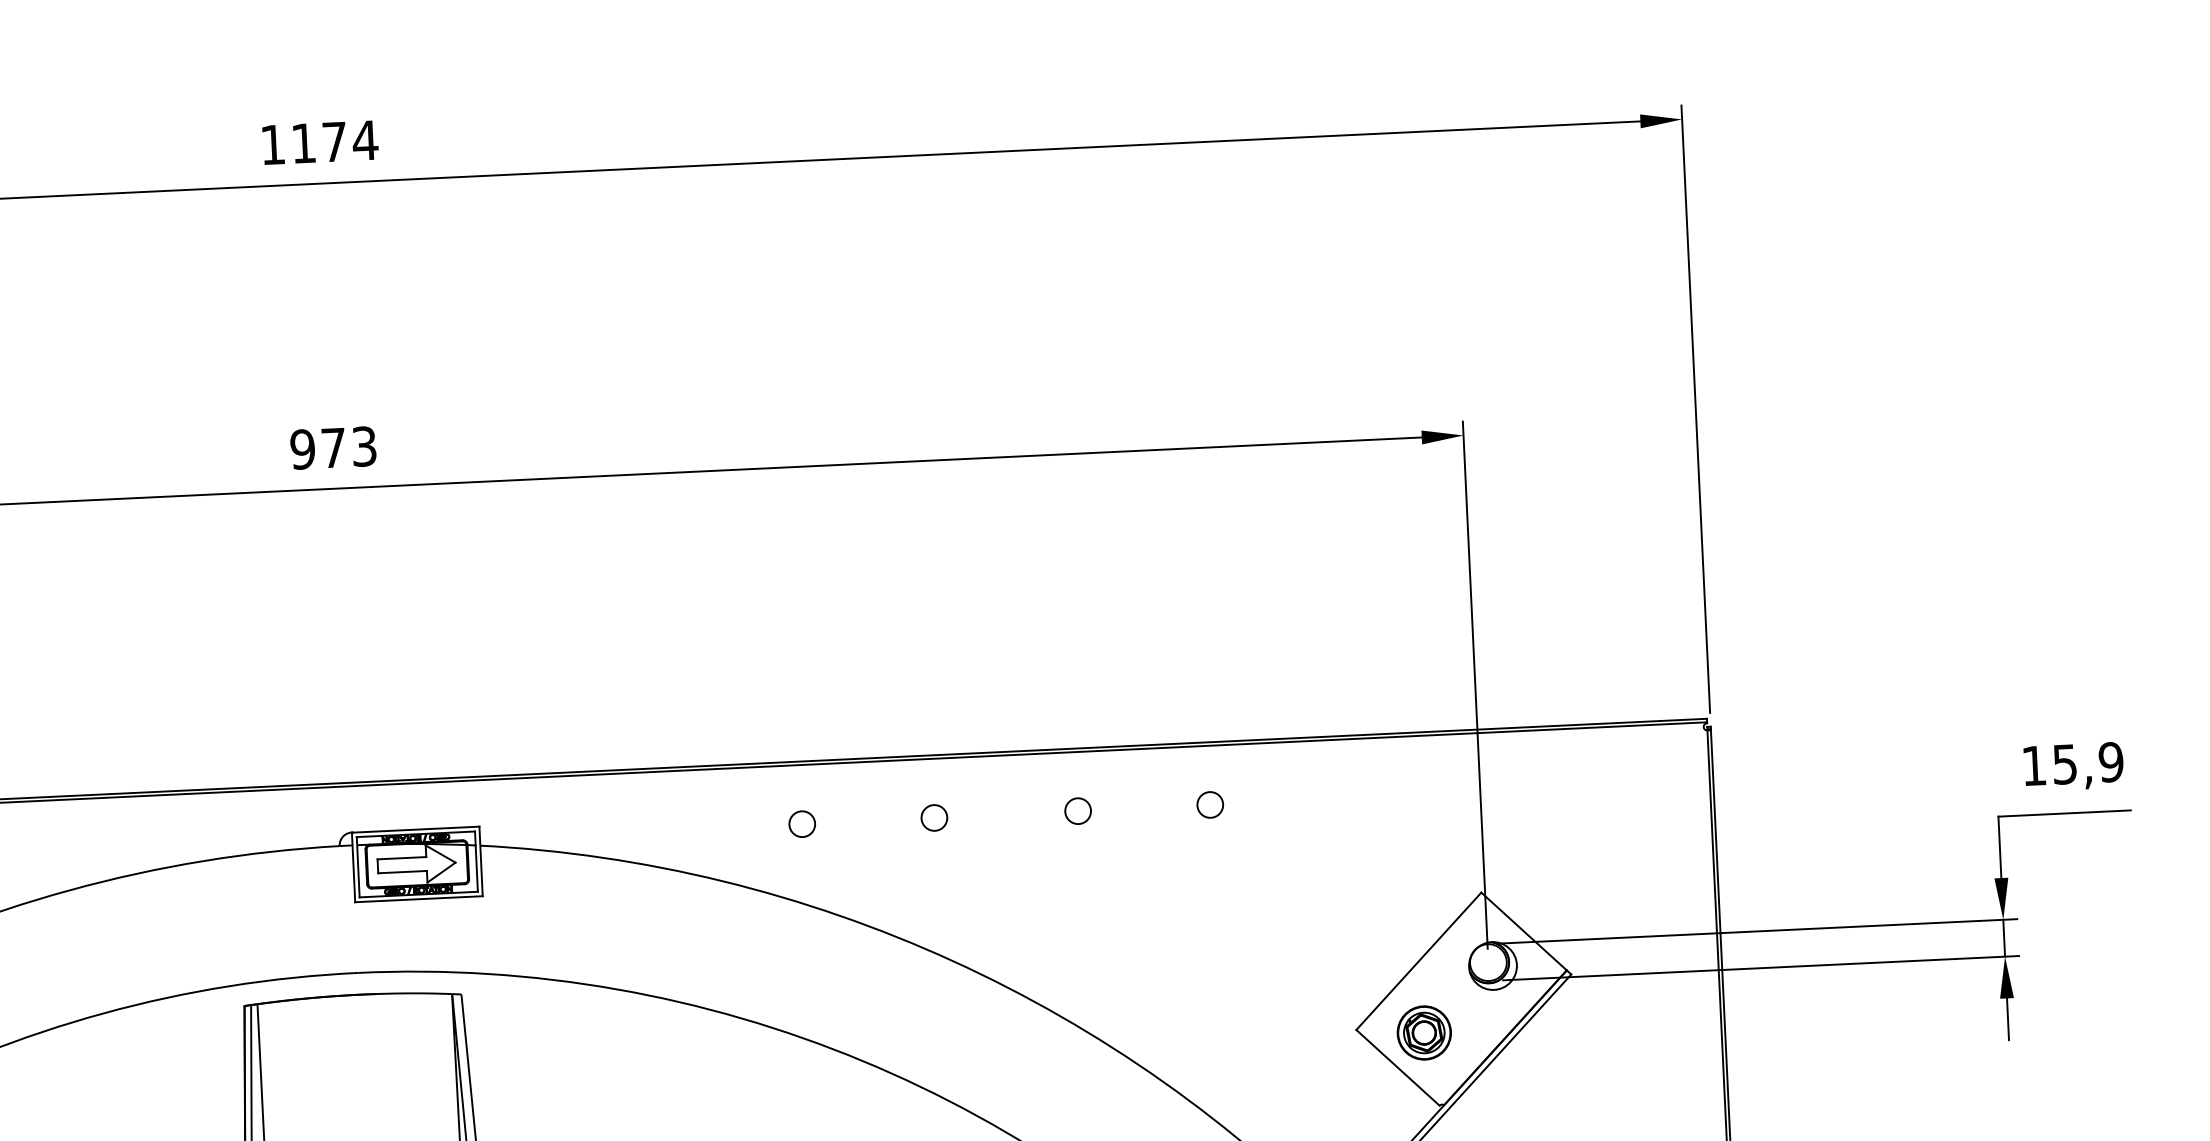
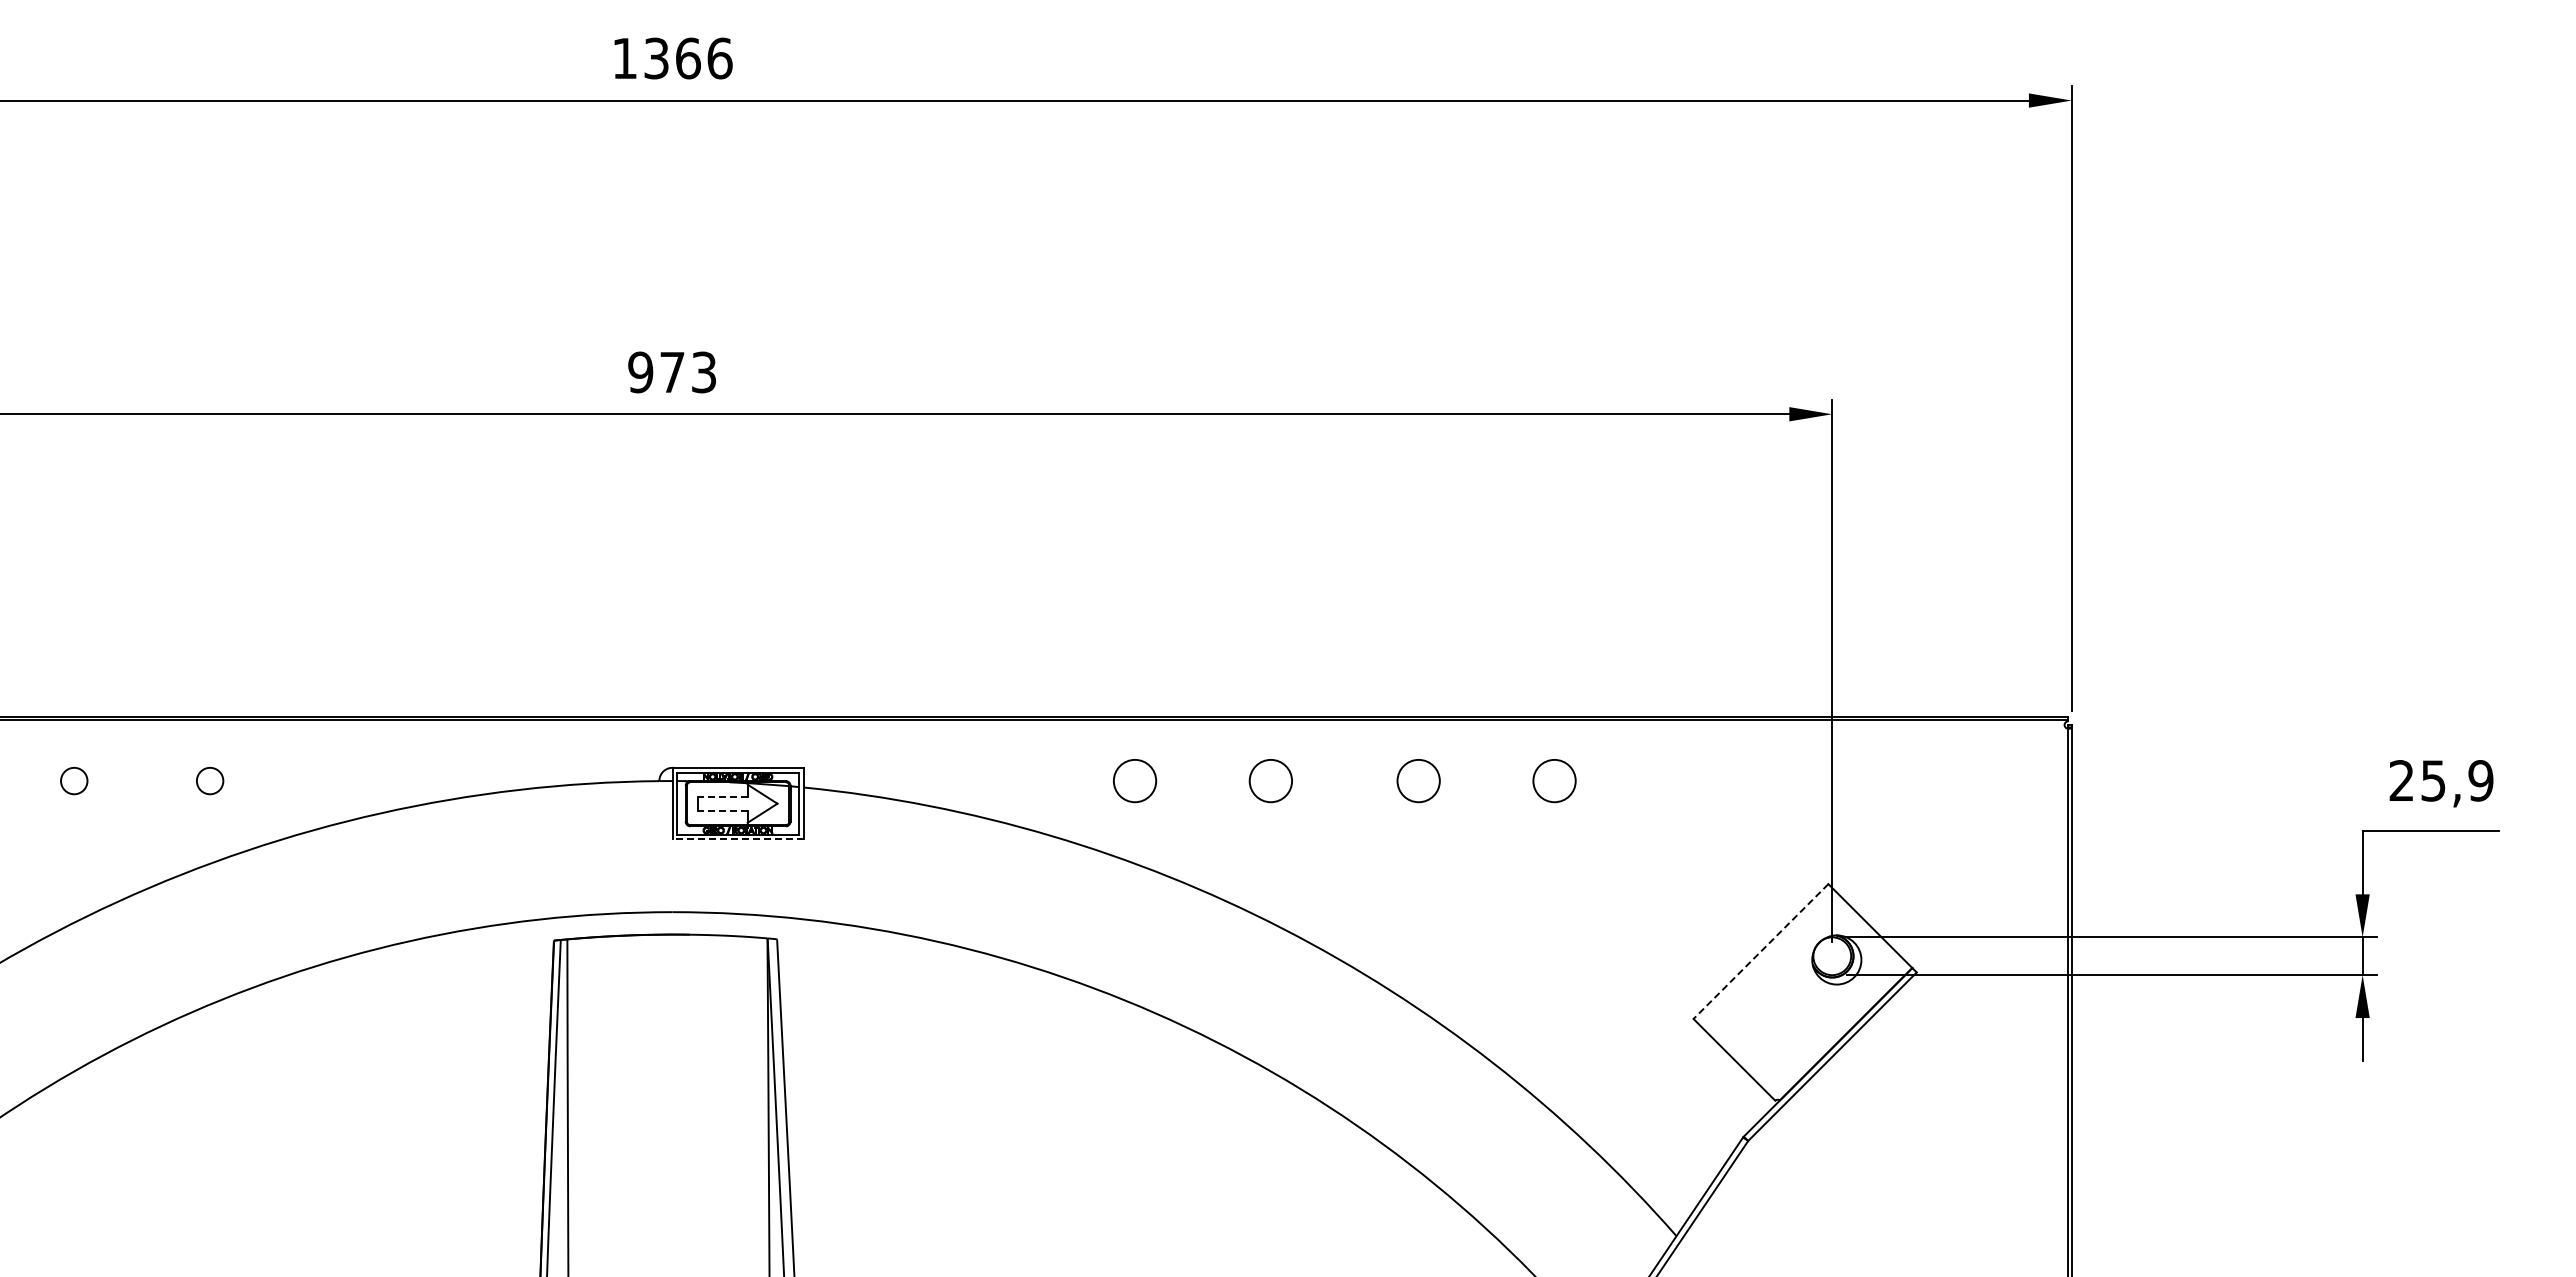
text: (334, 141) -> (688, 58), 1174 -> 1366
text: (2033, 765) -> (2401, 780), 15,9 -> 25,9
circle: (1210, 804) -> (1554, 780), size x1.6
circle: (1077, 810) -> (1418, 780), size x1.6
circle: (933, 817) -> (1270, 780), size x1.6
circle: (801, 823) -> (1134, 780), size x1.6
line: (401, 858) -> (722, 796), solid -> dashed
line: (402, 871) -> (722, 810), solid -> dashed
line: (419, 899) -> (738, 839), solid -> dashed
line: (1418, 961) -> (1760, 951), solid -> dashed
part: (1423, 1033) -> (1762, 1025), removed

